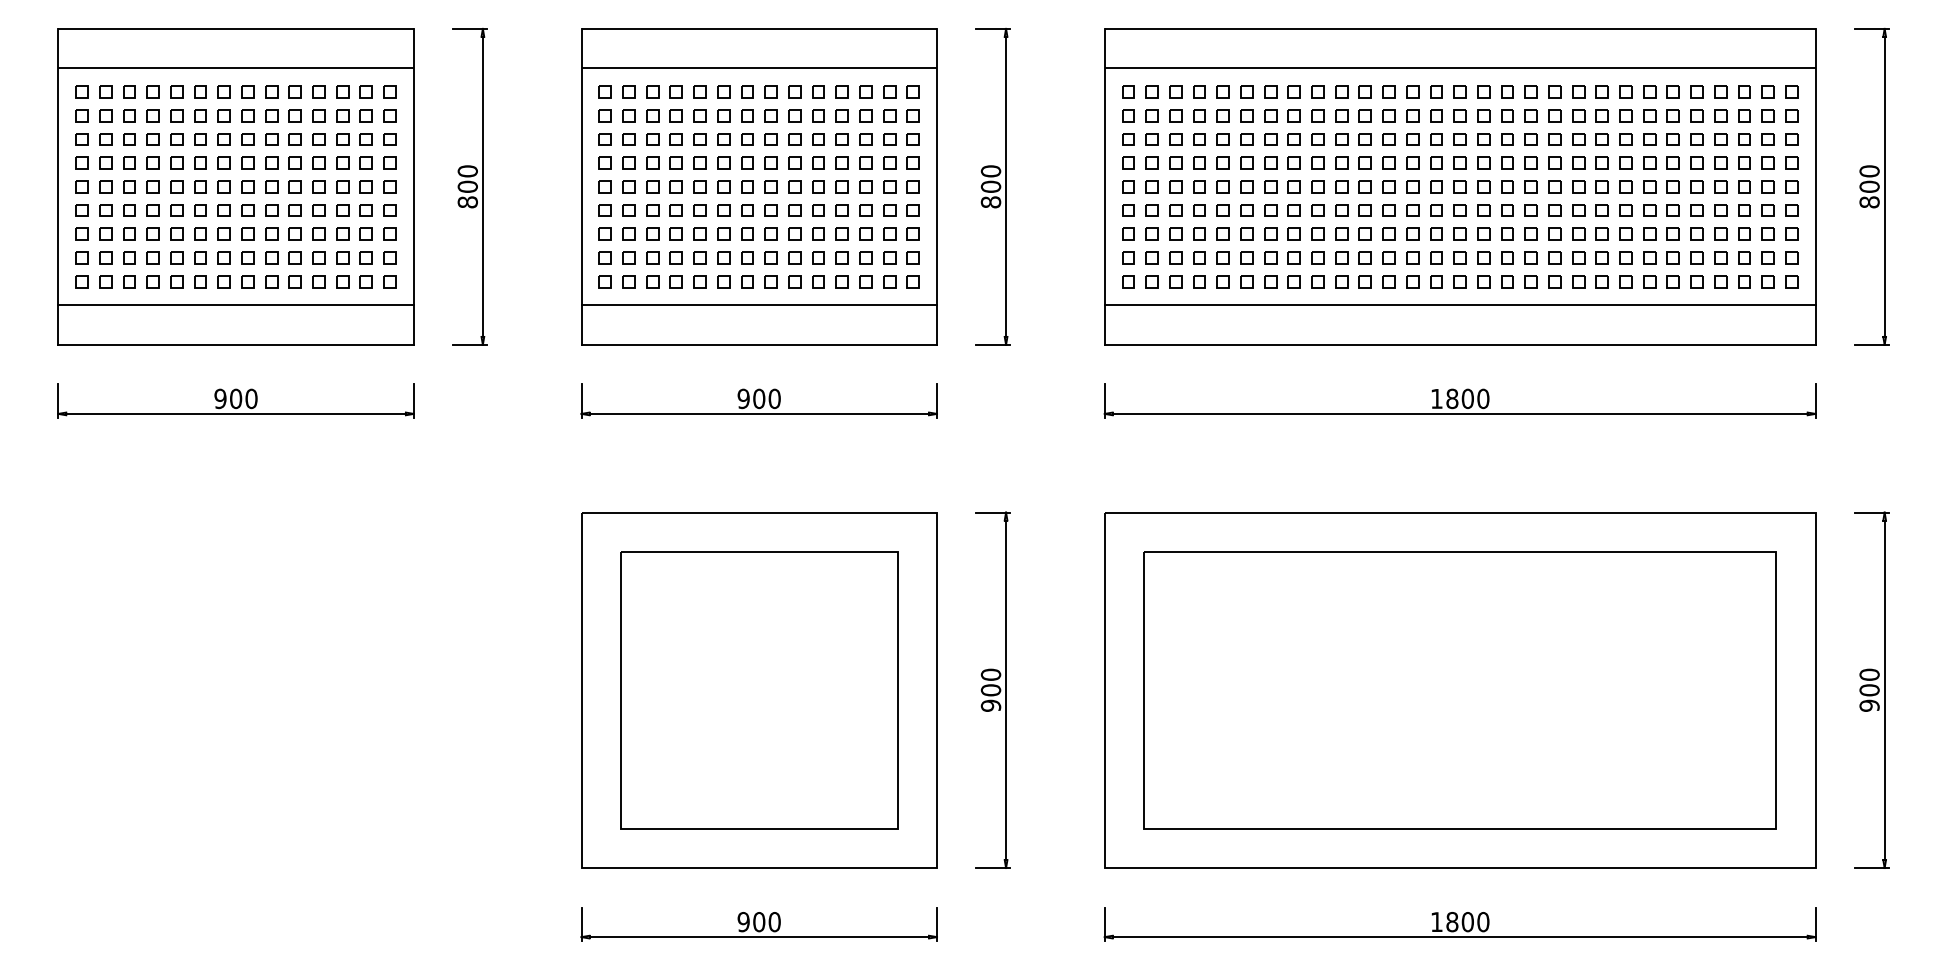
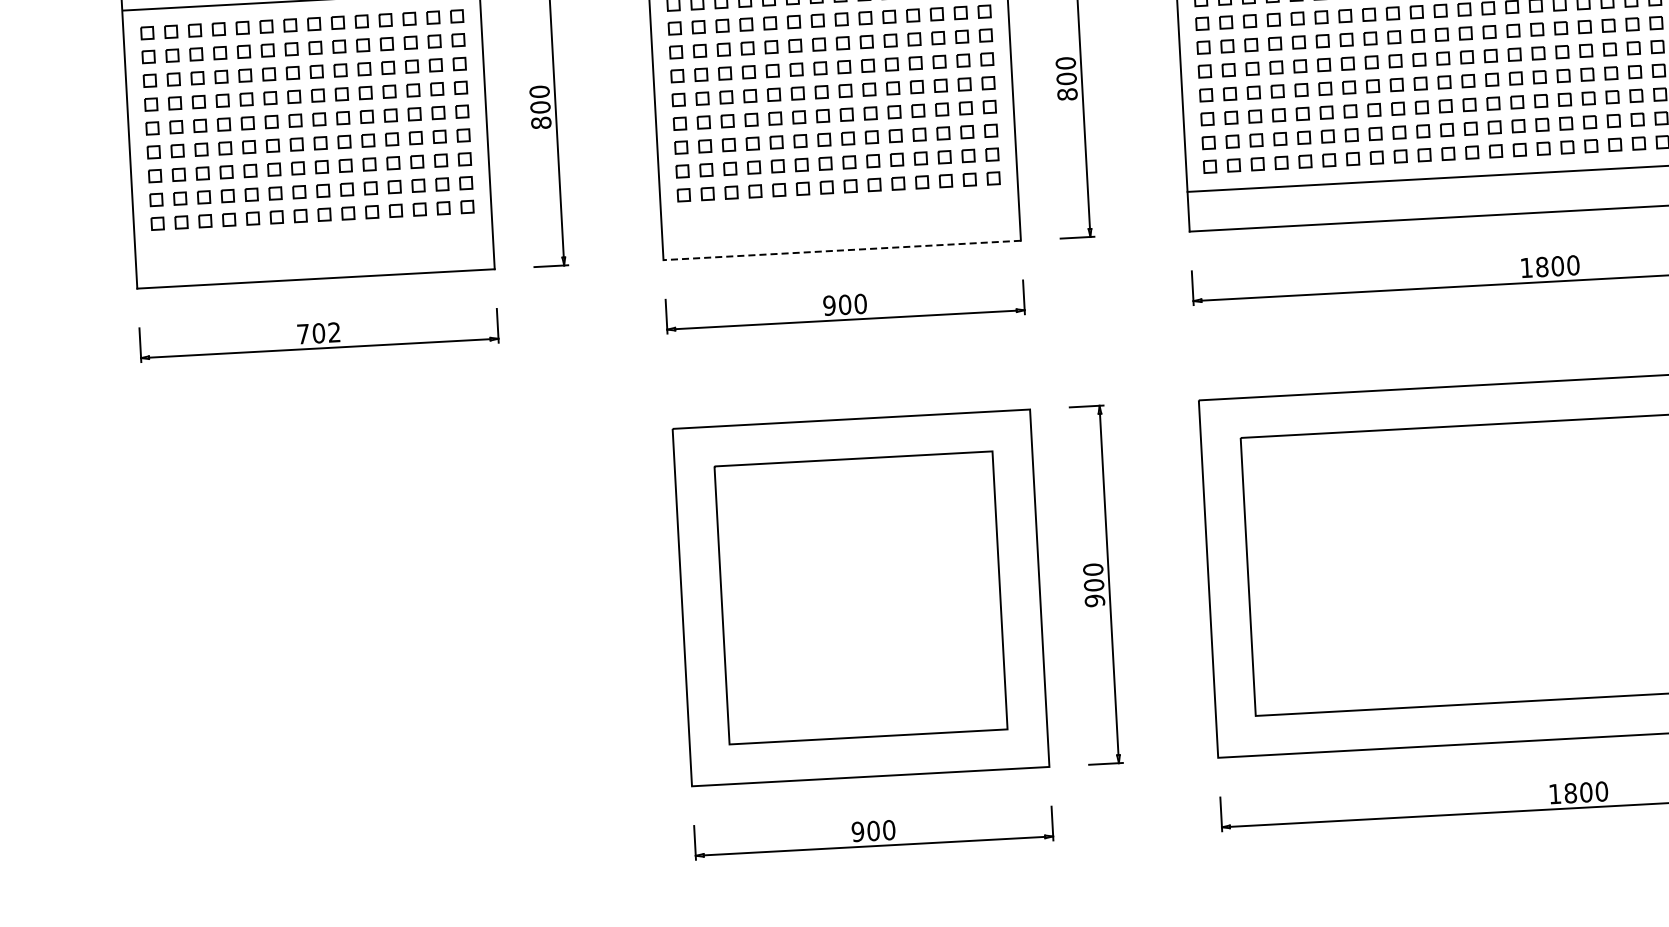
line: (235, 305) -> (313, 239), removed
line: (758, 305) -> (839, 210), removed
line: (759, 344) -> (842, 250), solid -> dashed
text: (235, 398) -> (318, 332), 900 -> 702

